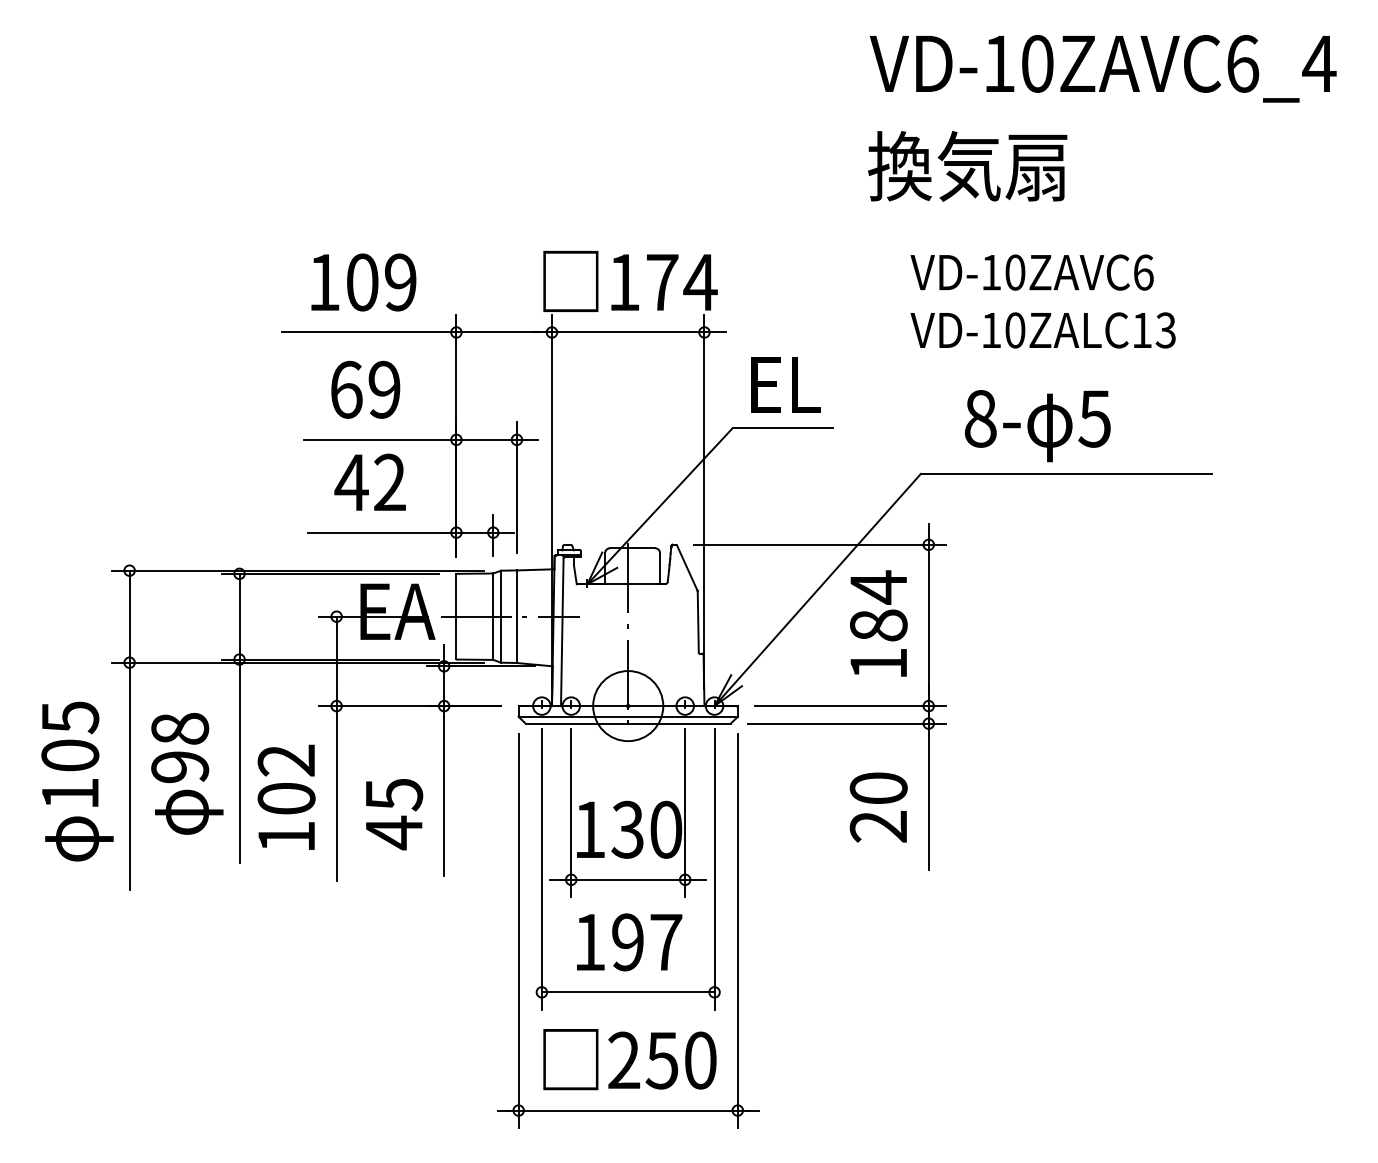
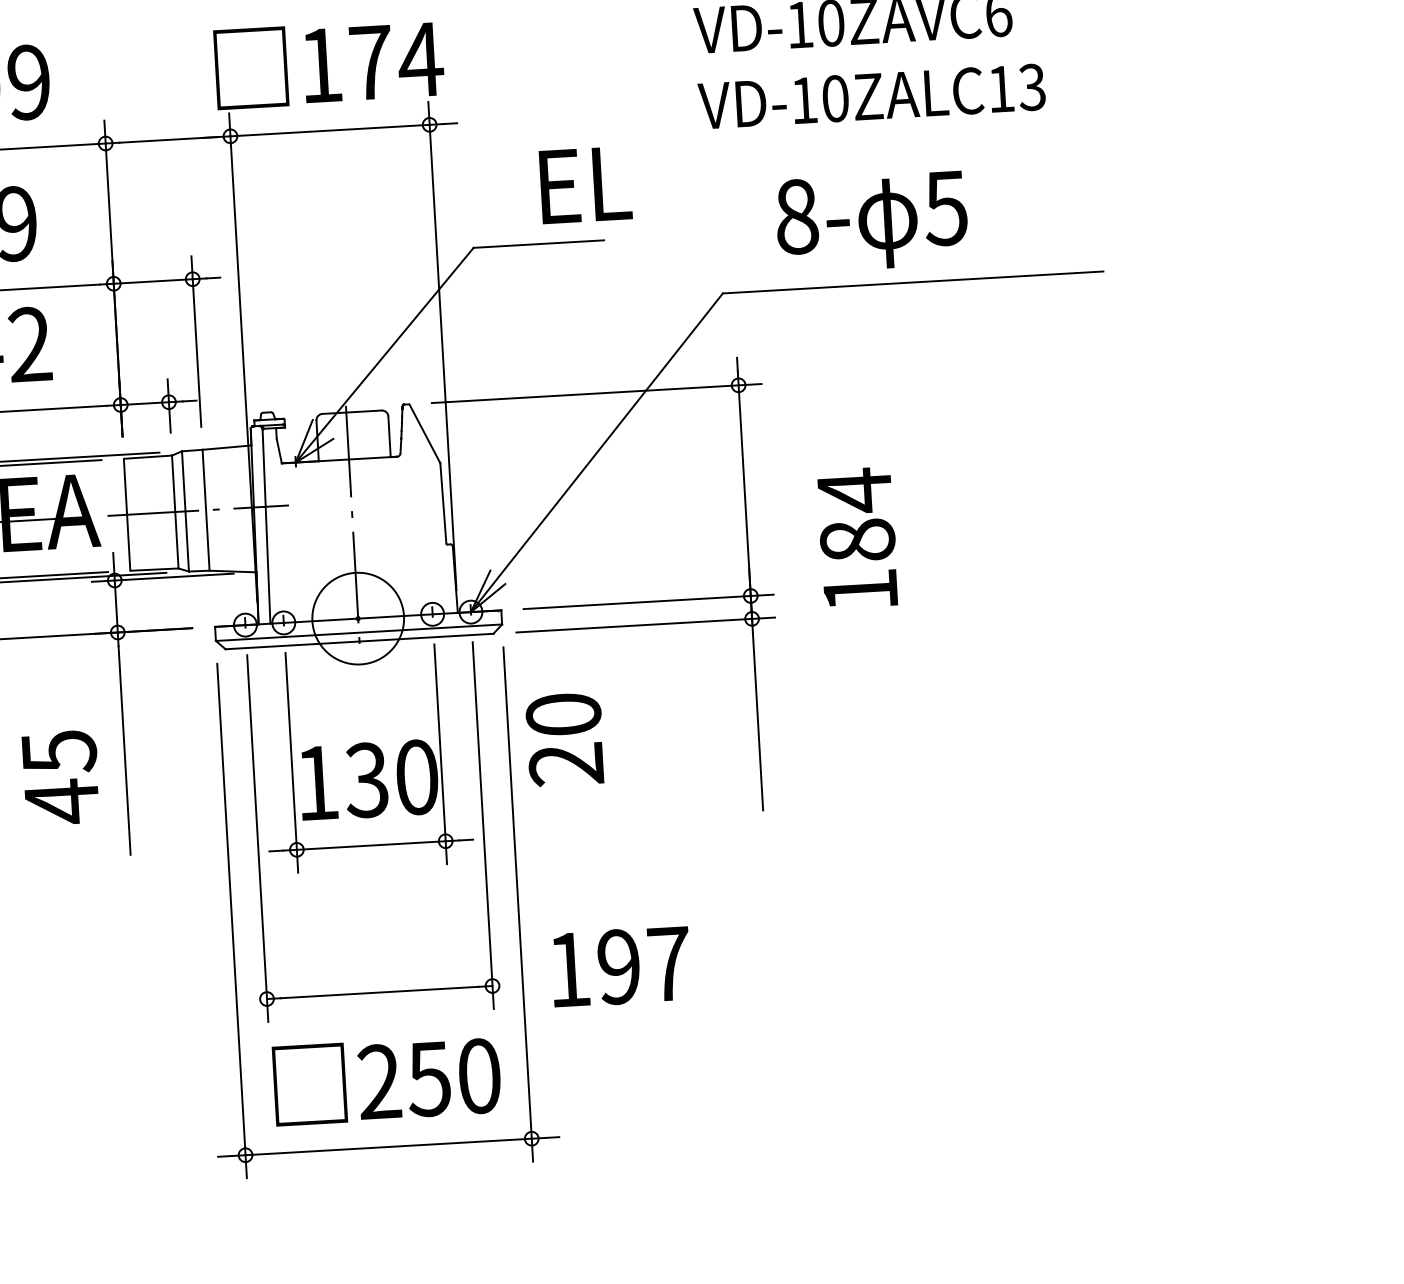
text: (785, 384) -> (585, 184), moved
text: (878, 623) -> (857, 537), moved
text: (878, 807) -> (564, 739), moved
text: (629, 942) -> (621, 967), moved

